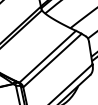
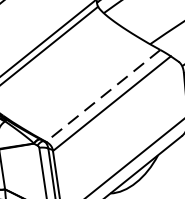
line: (47, 57) -> (102, 97), solid -> dashed

